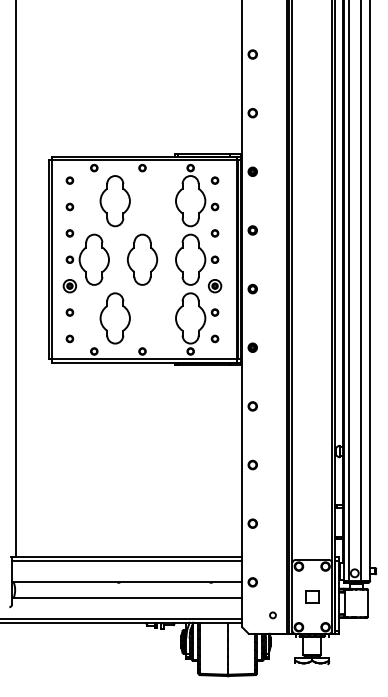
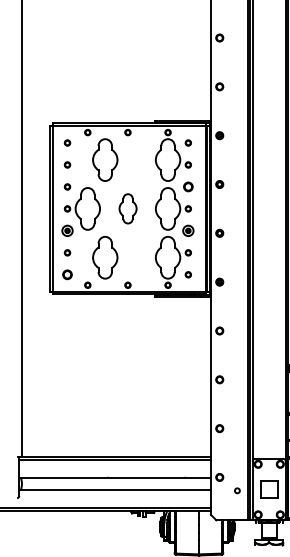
part: (214, 233) -> (187, 187), size x1.6
part: (142, 259) -> (127, 208), size x0.7
part: (69, 338) -> (67, 274), size x1.6
part: (312, 596) -> (269, 489), size x1.6
circle: (272, 615) -> (237, 490), moved

